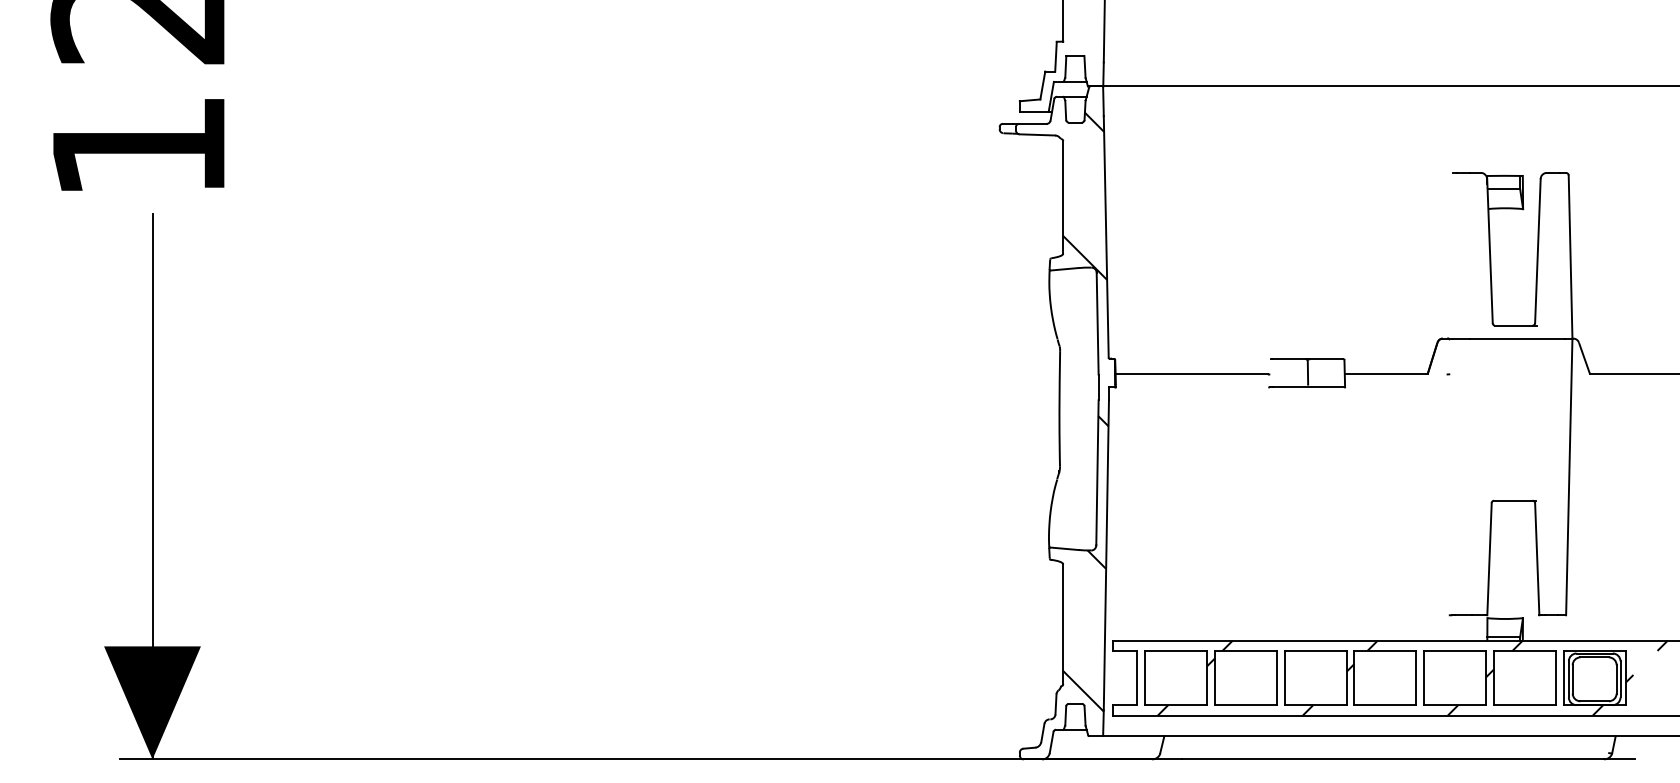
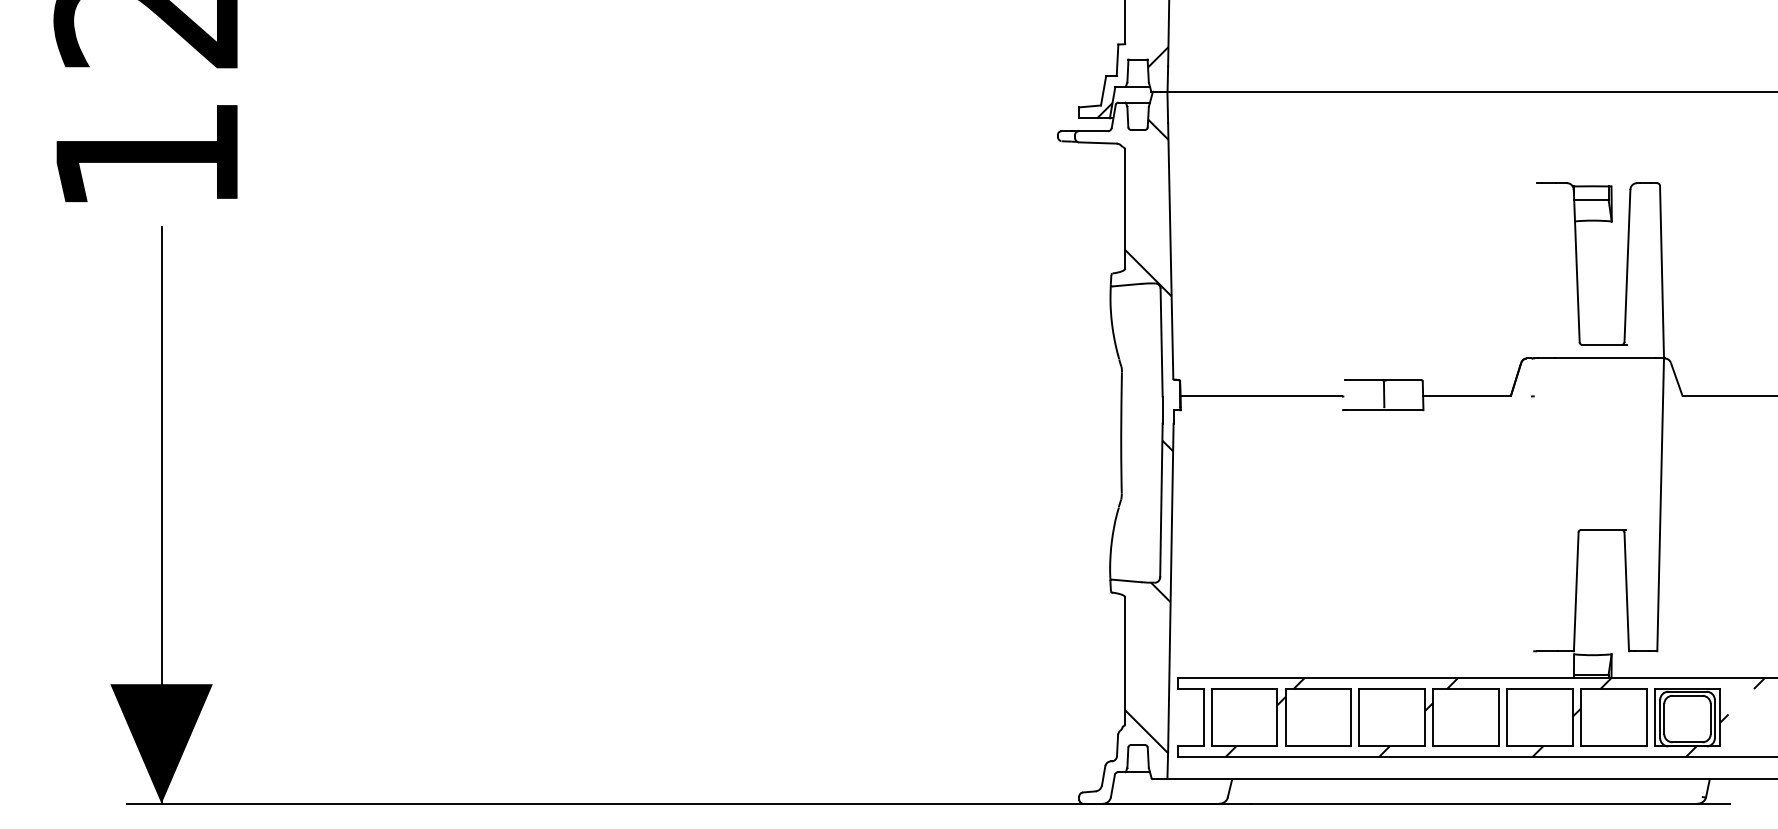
hatch: (1070, 77) -> (1132, 82), added

